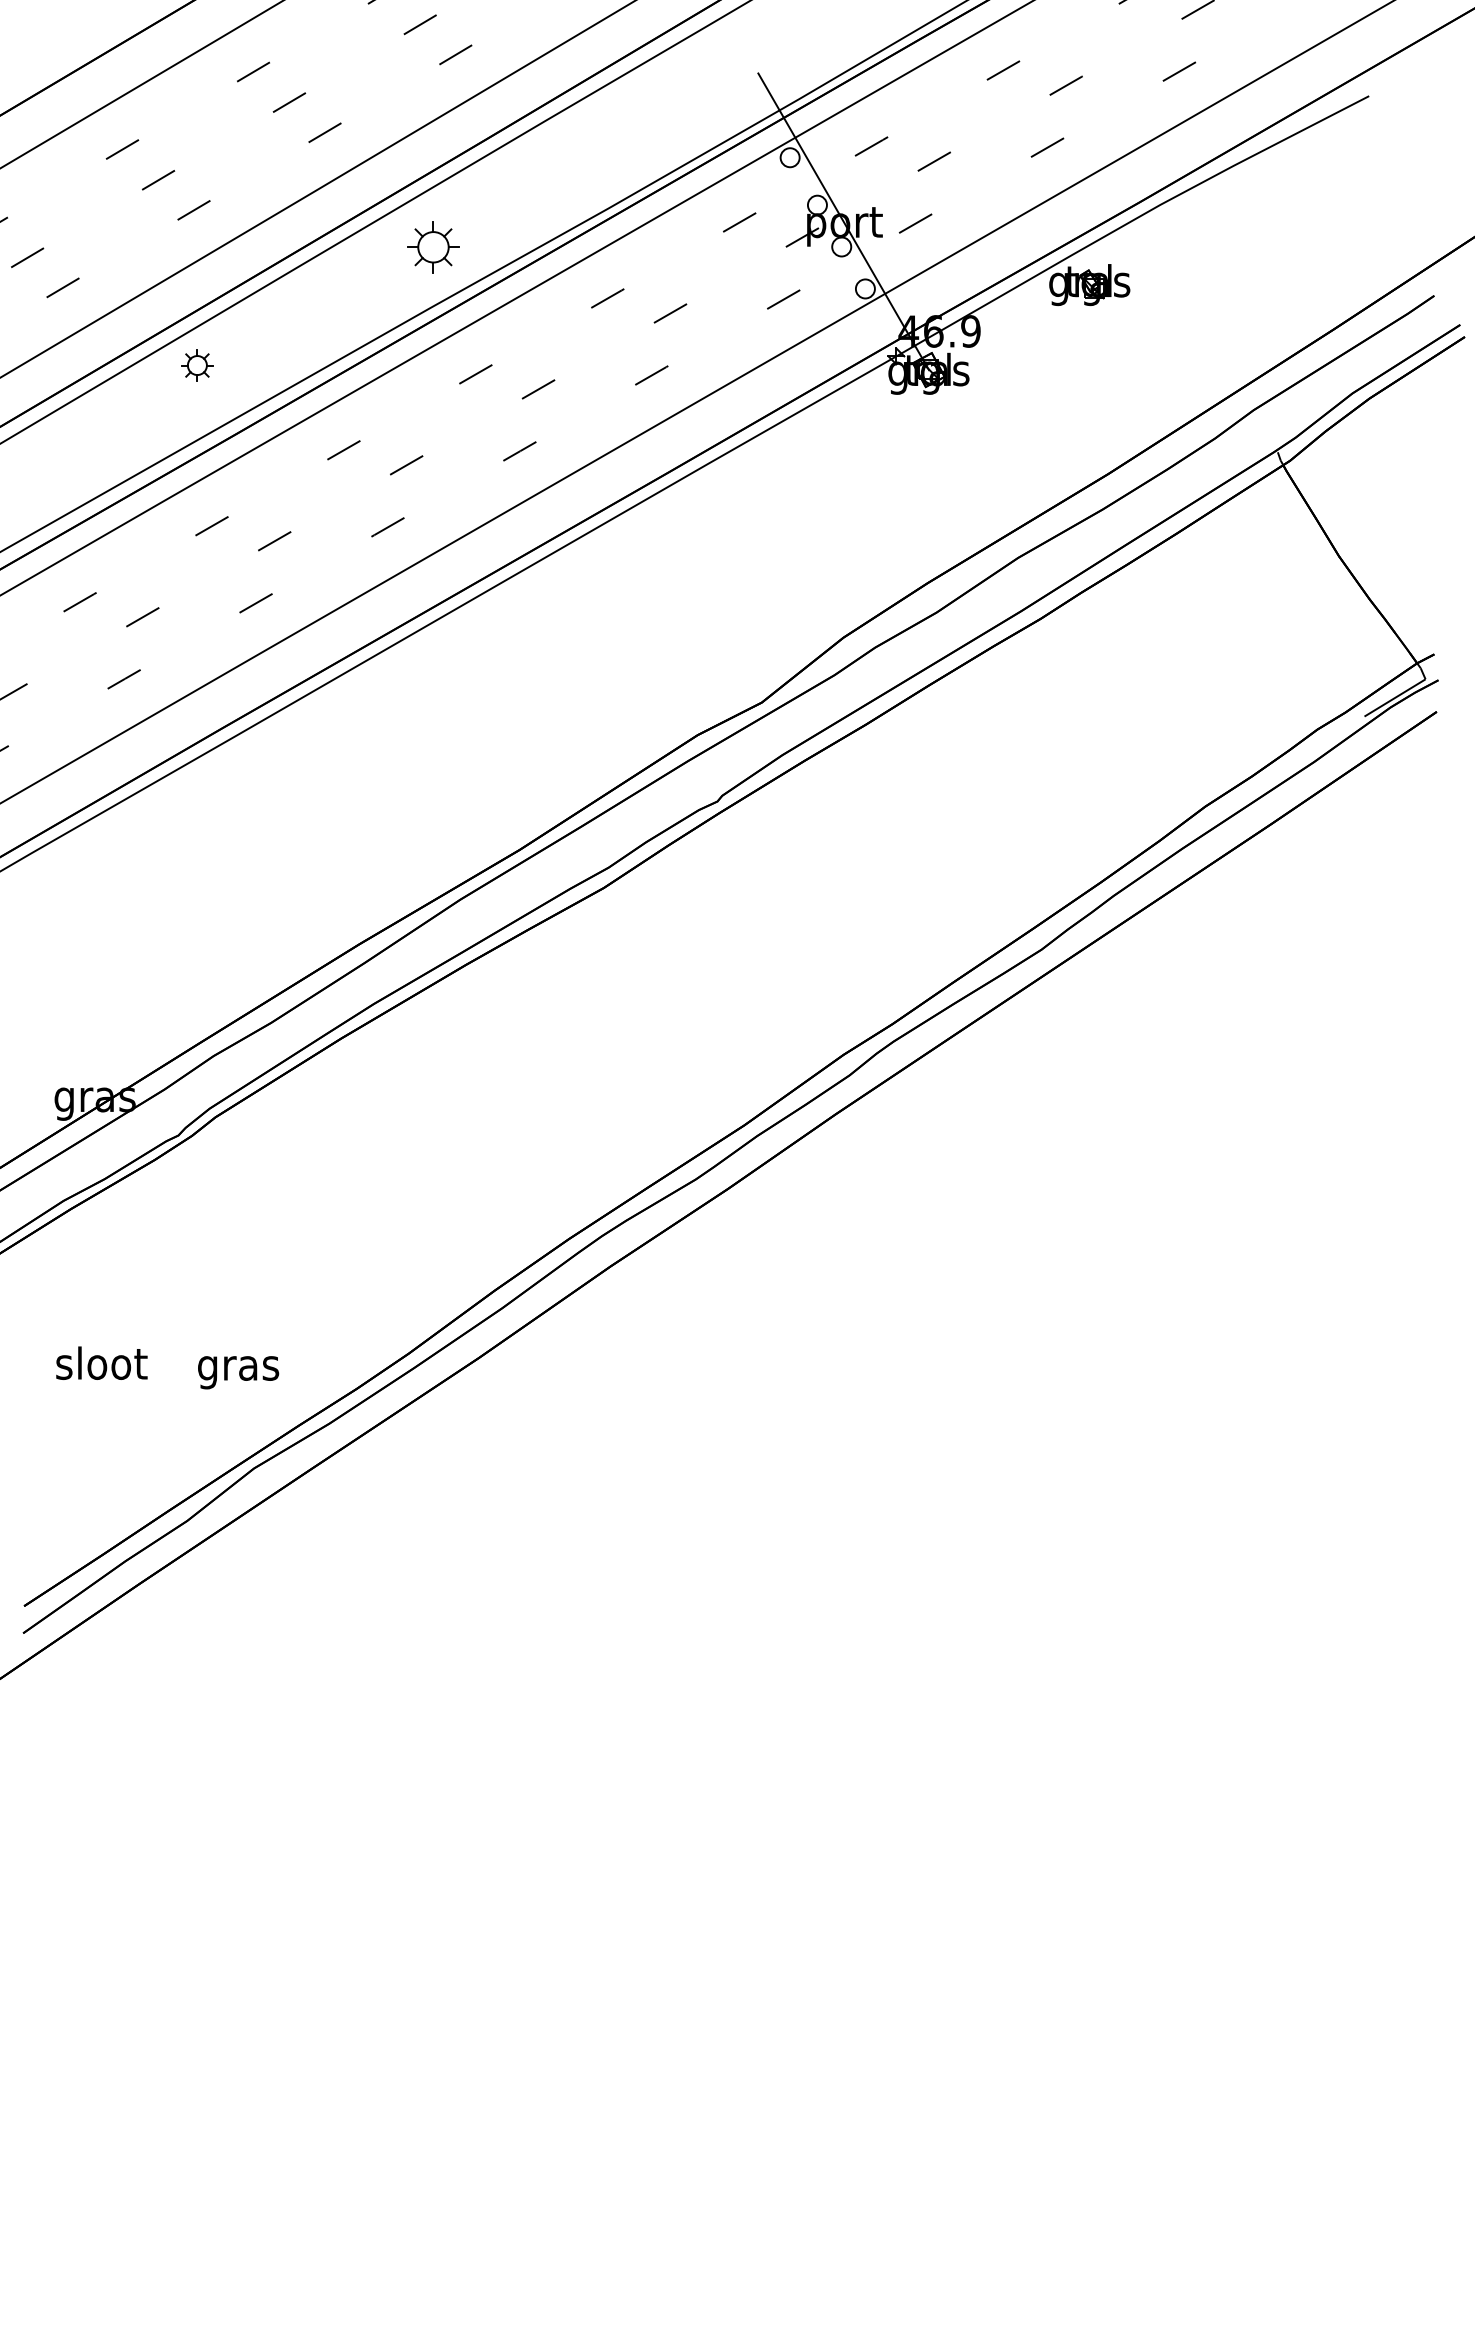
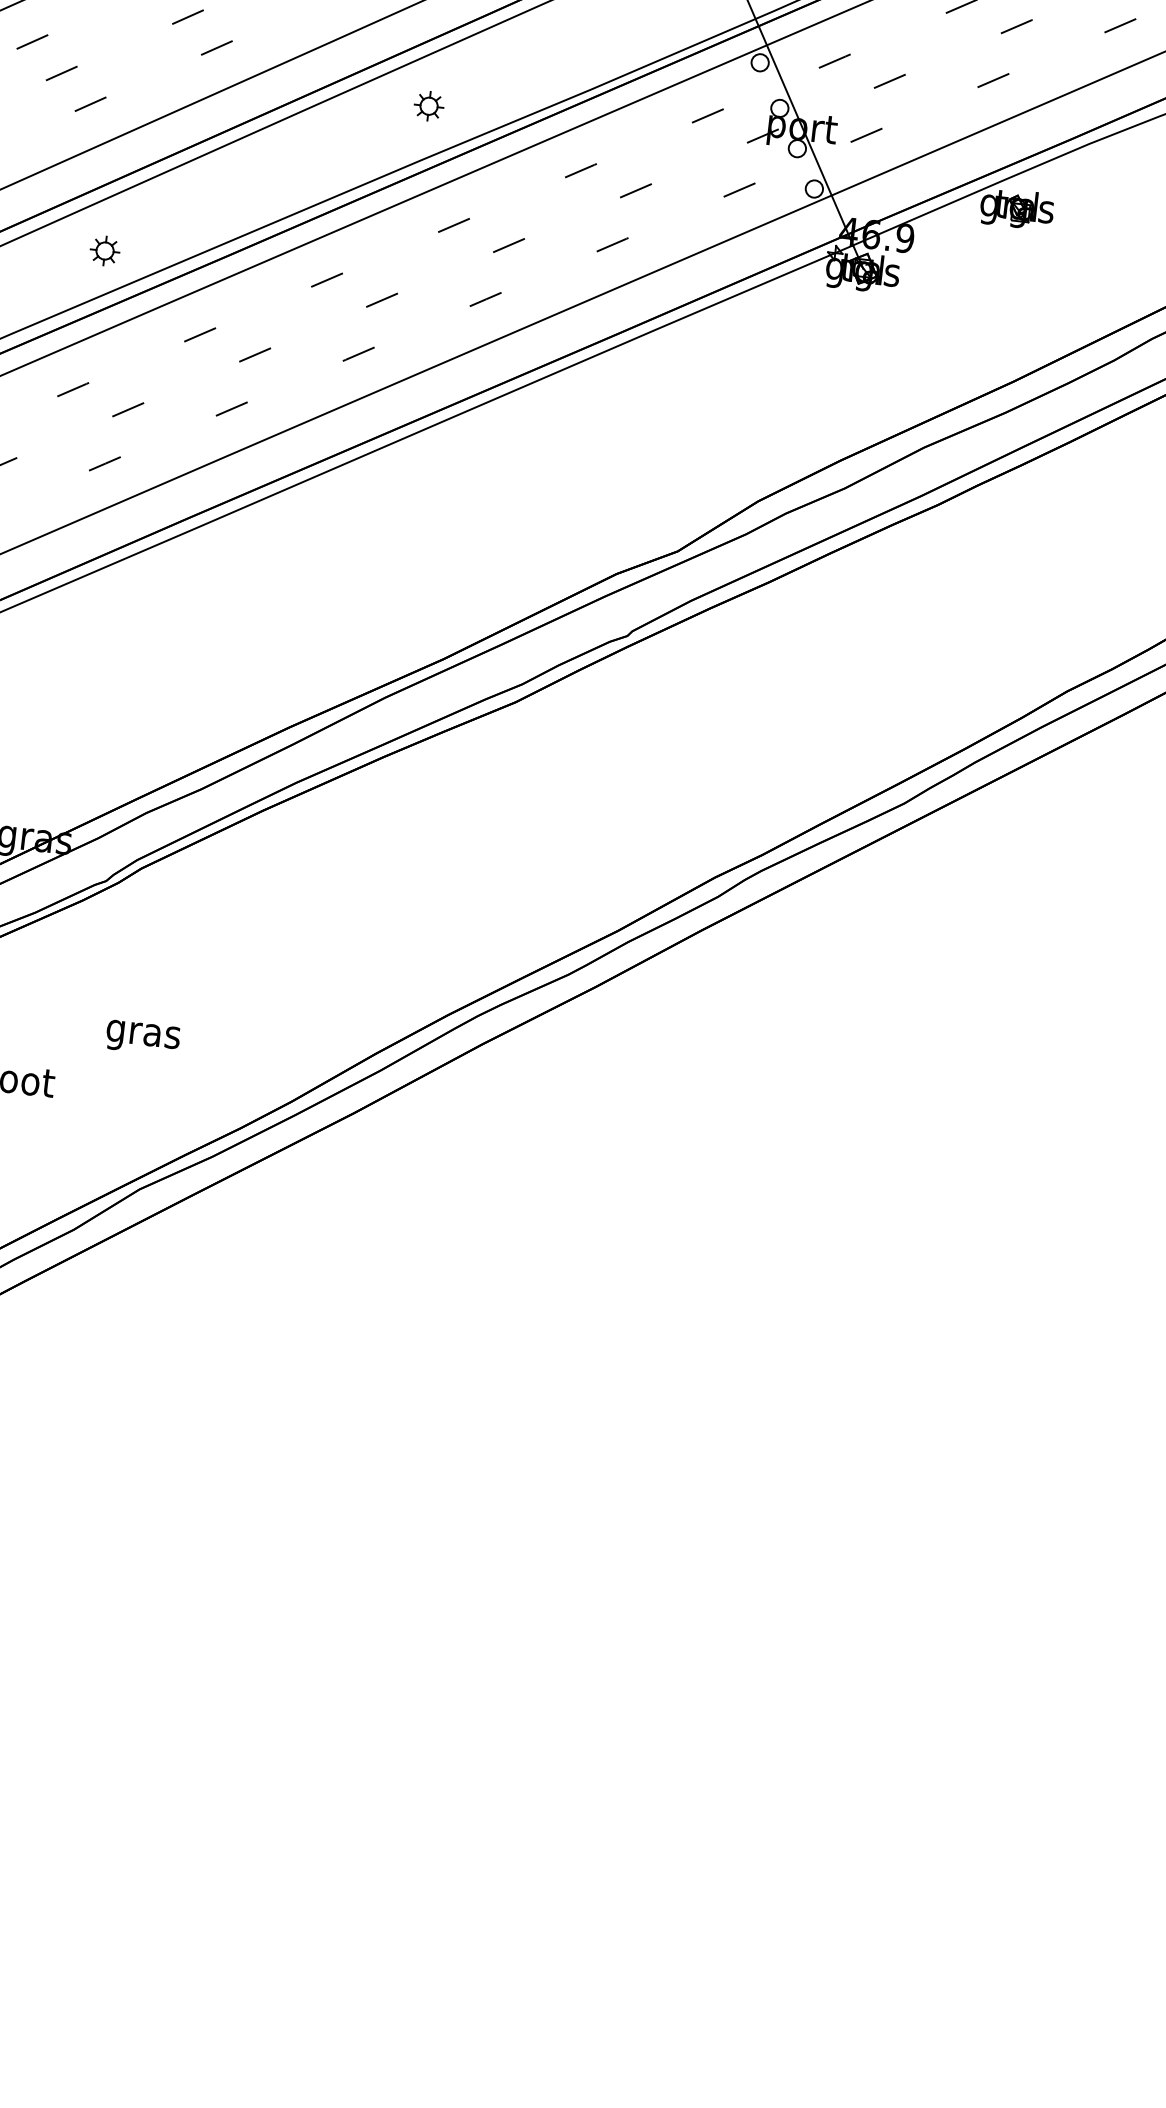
part: (433, 246) -> (429, 105), size x0.62
part: (197, 365) -> (105, 251), moved
text: (238, 1372) -> (142, 1037), moved

